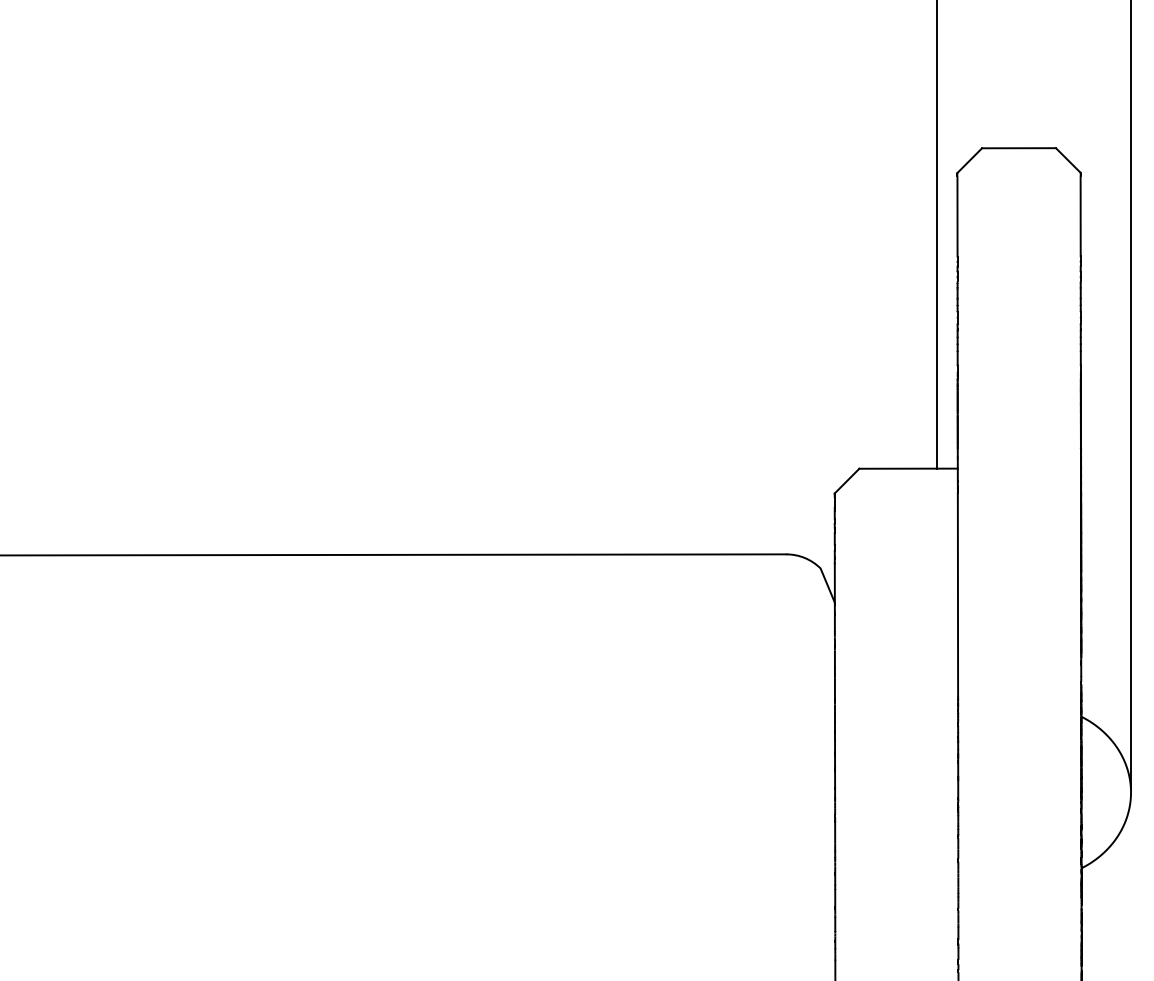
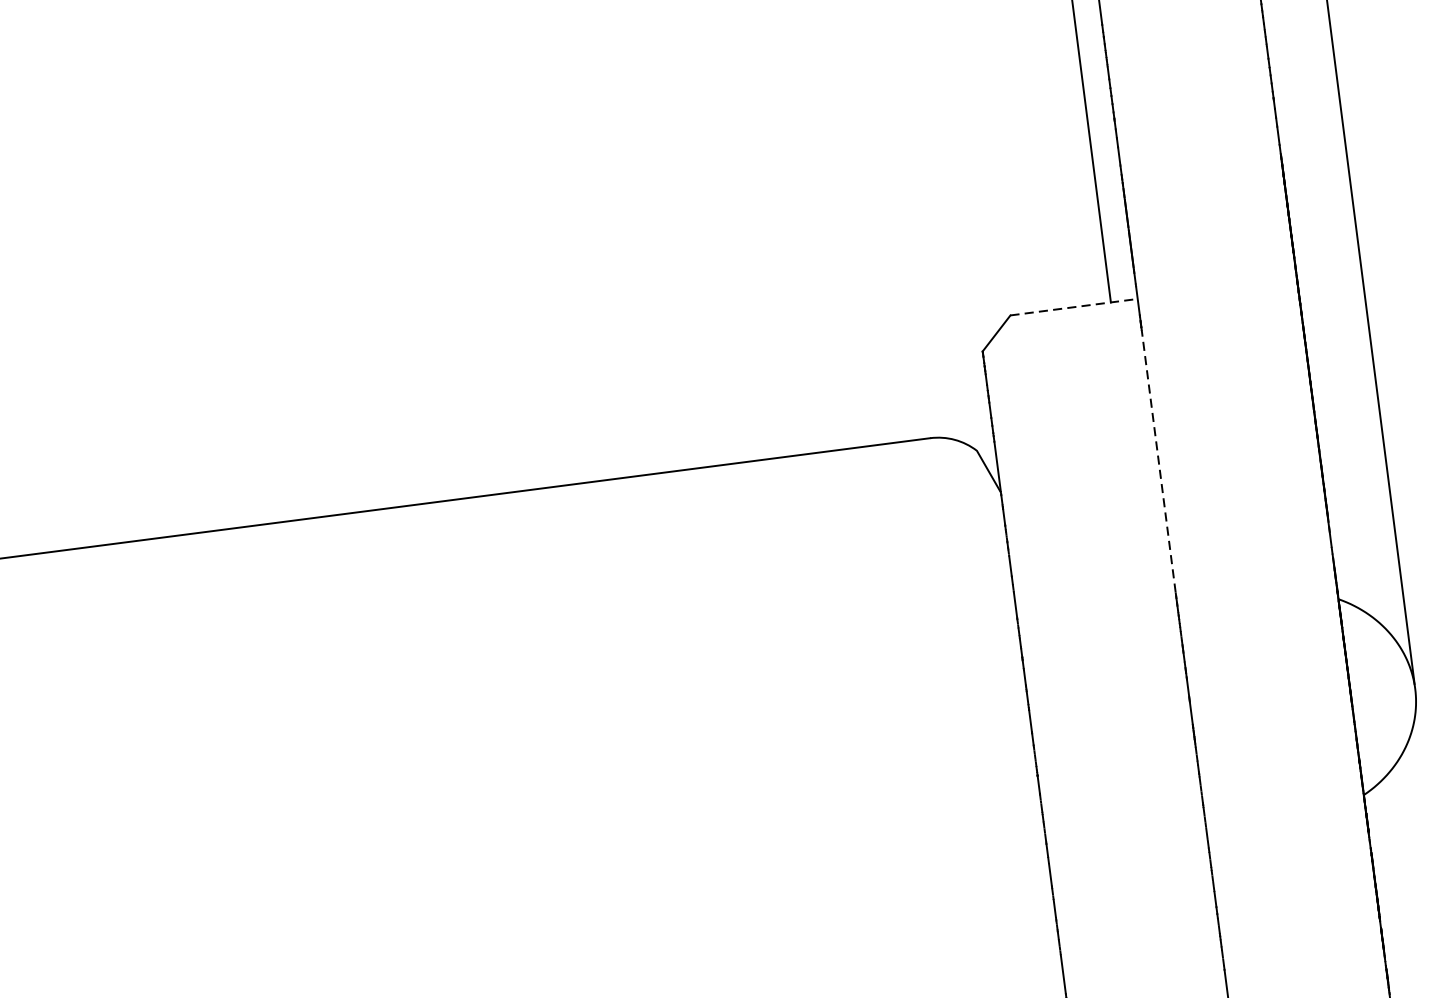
line: (909, 468) -> (1075, 306), solid -> dashed
line: (957, 594) -> (1158, 461), solid -> dashed

